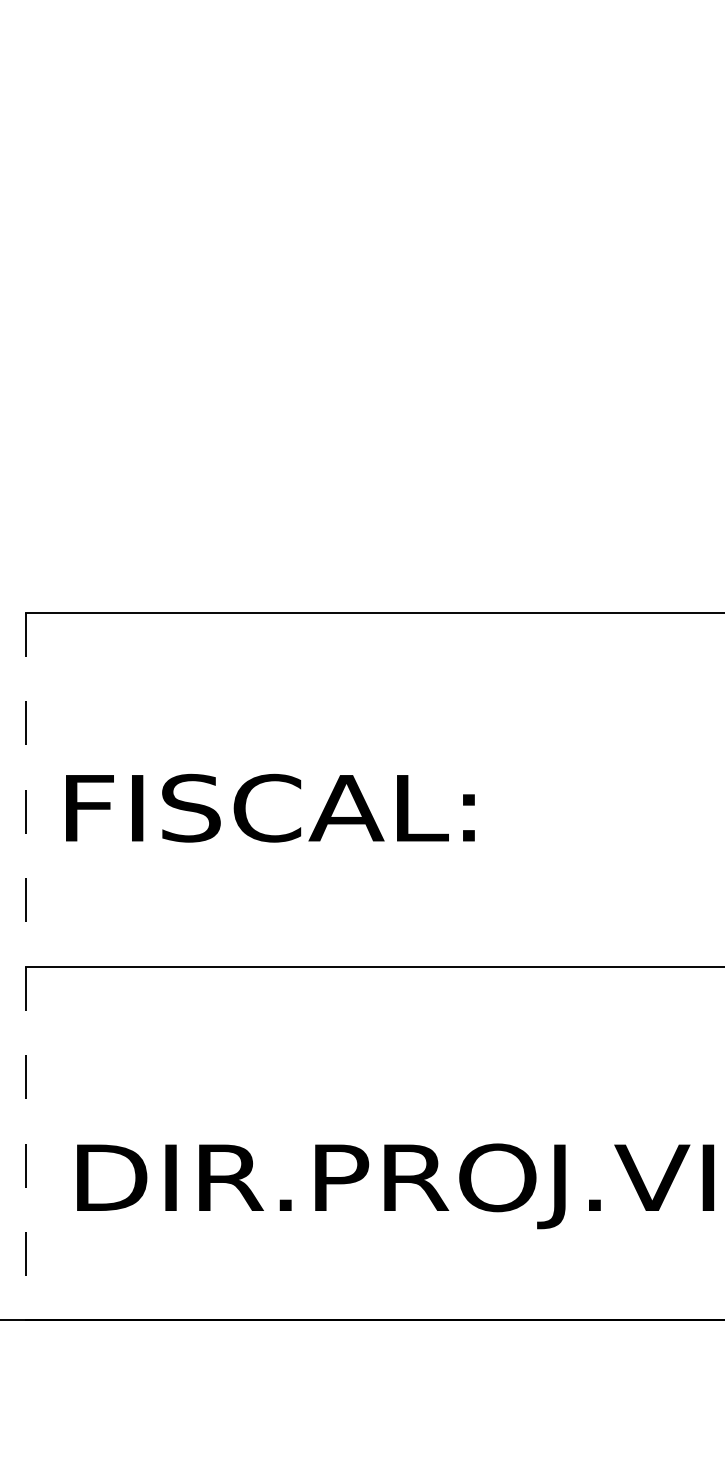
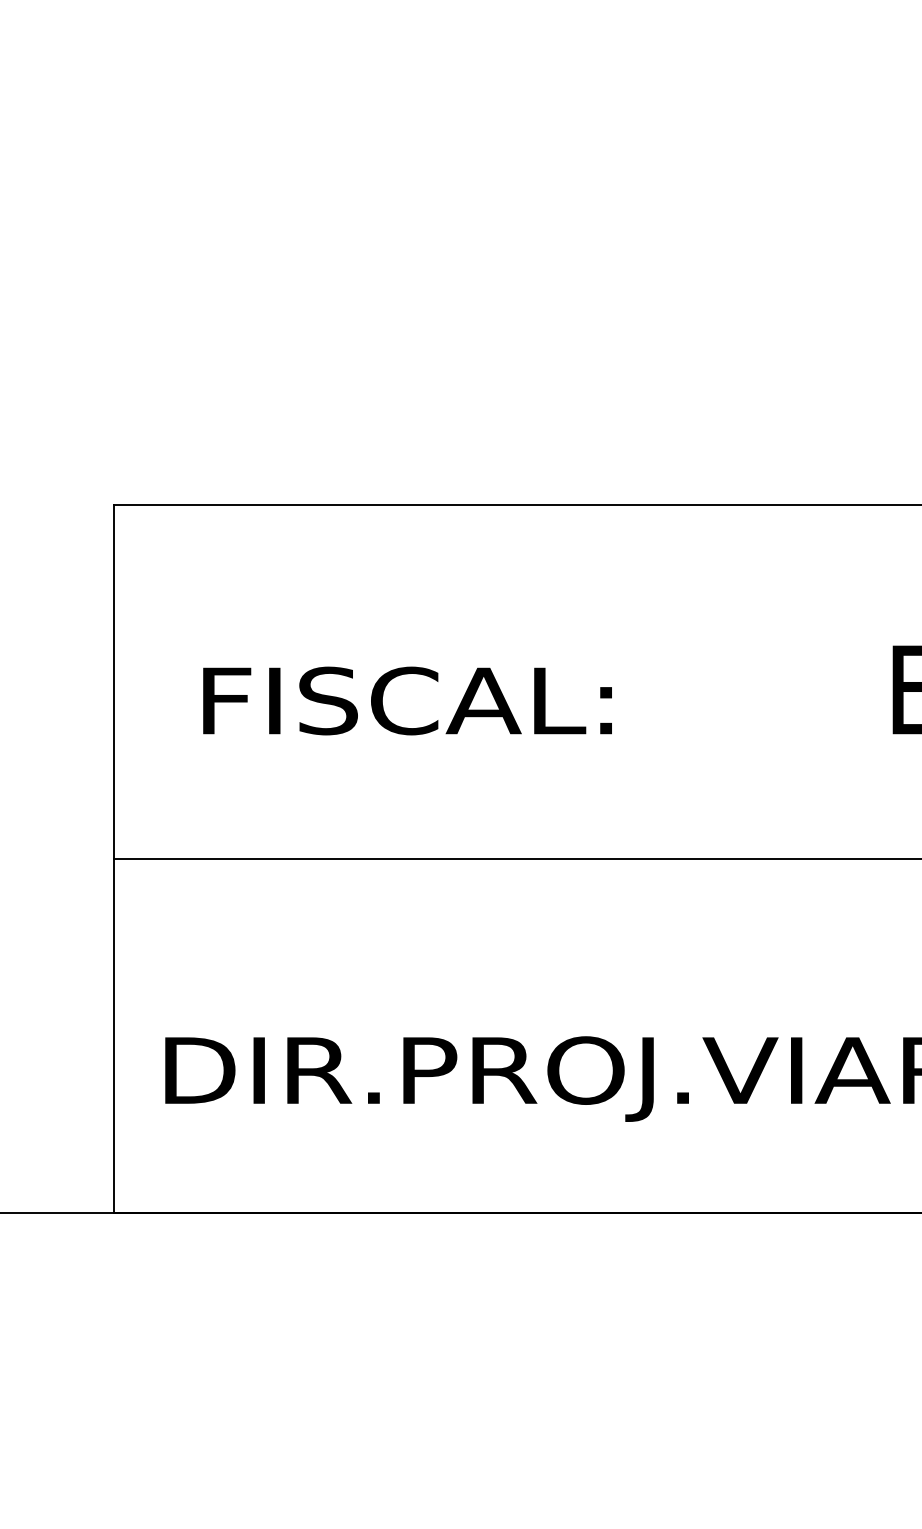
text: (270, 807) -> (407, 700), moved
line: (25, 966) -> (113, 859), dashed -> solid

